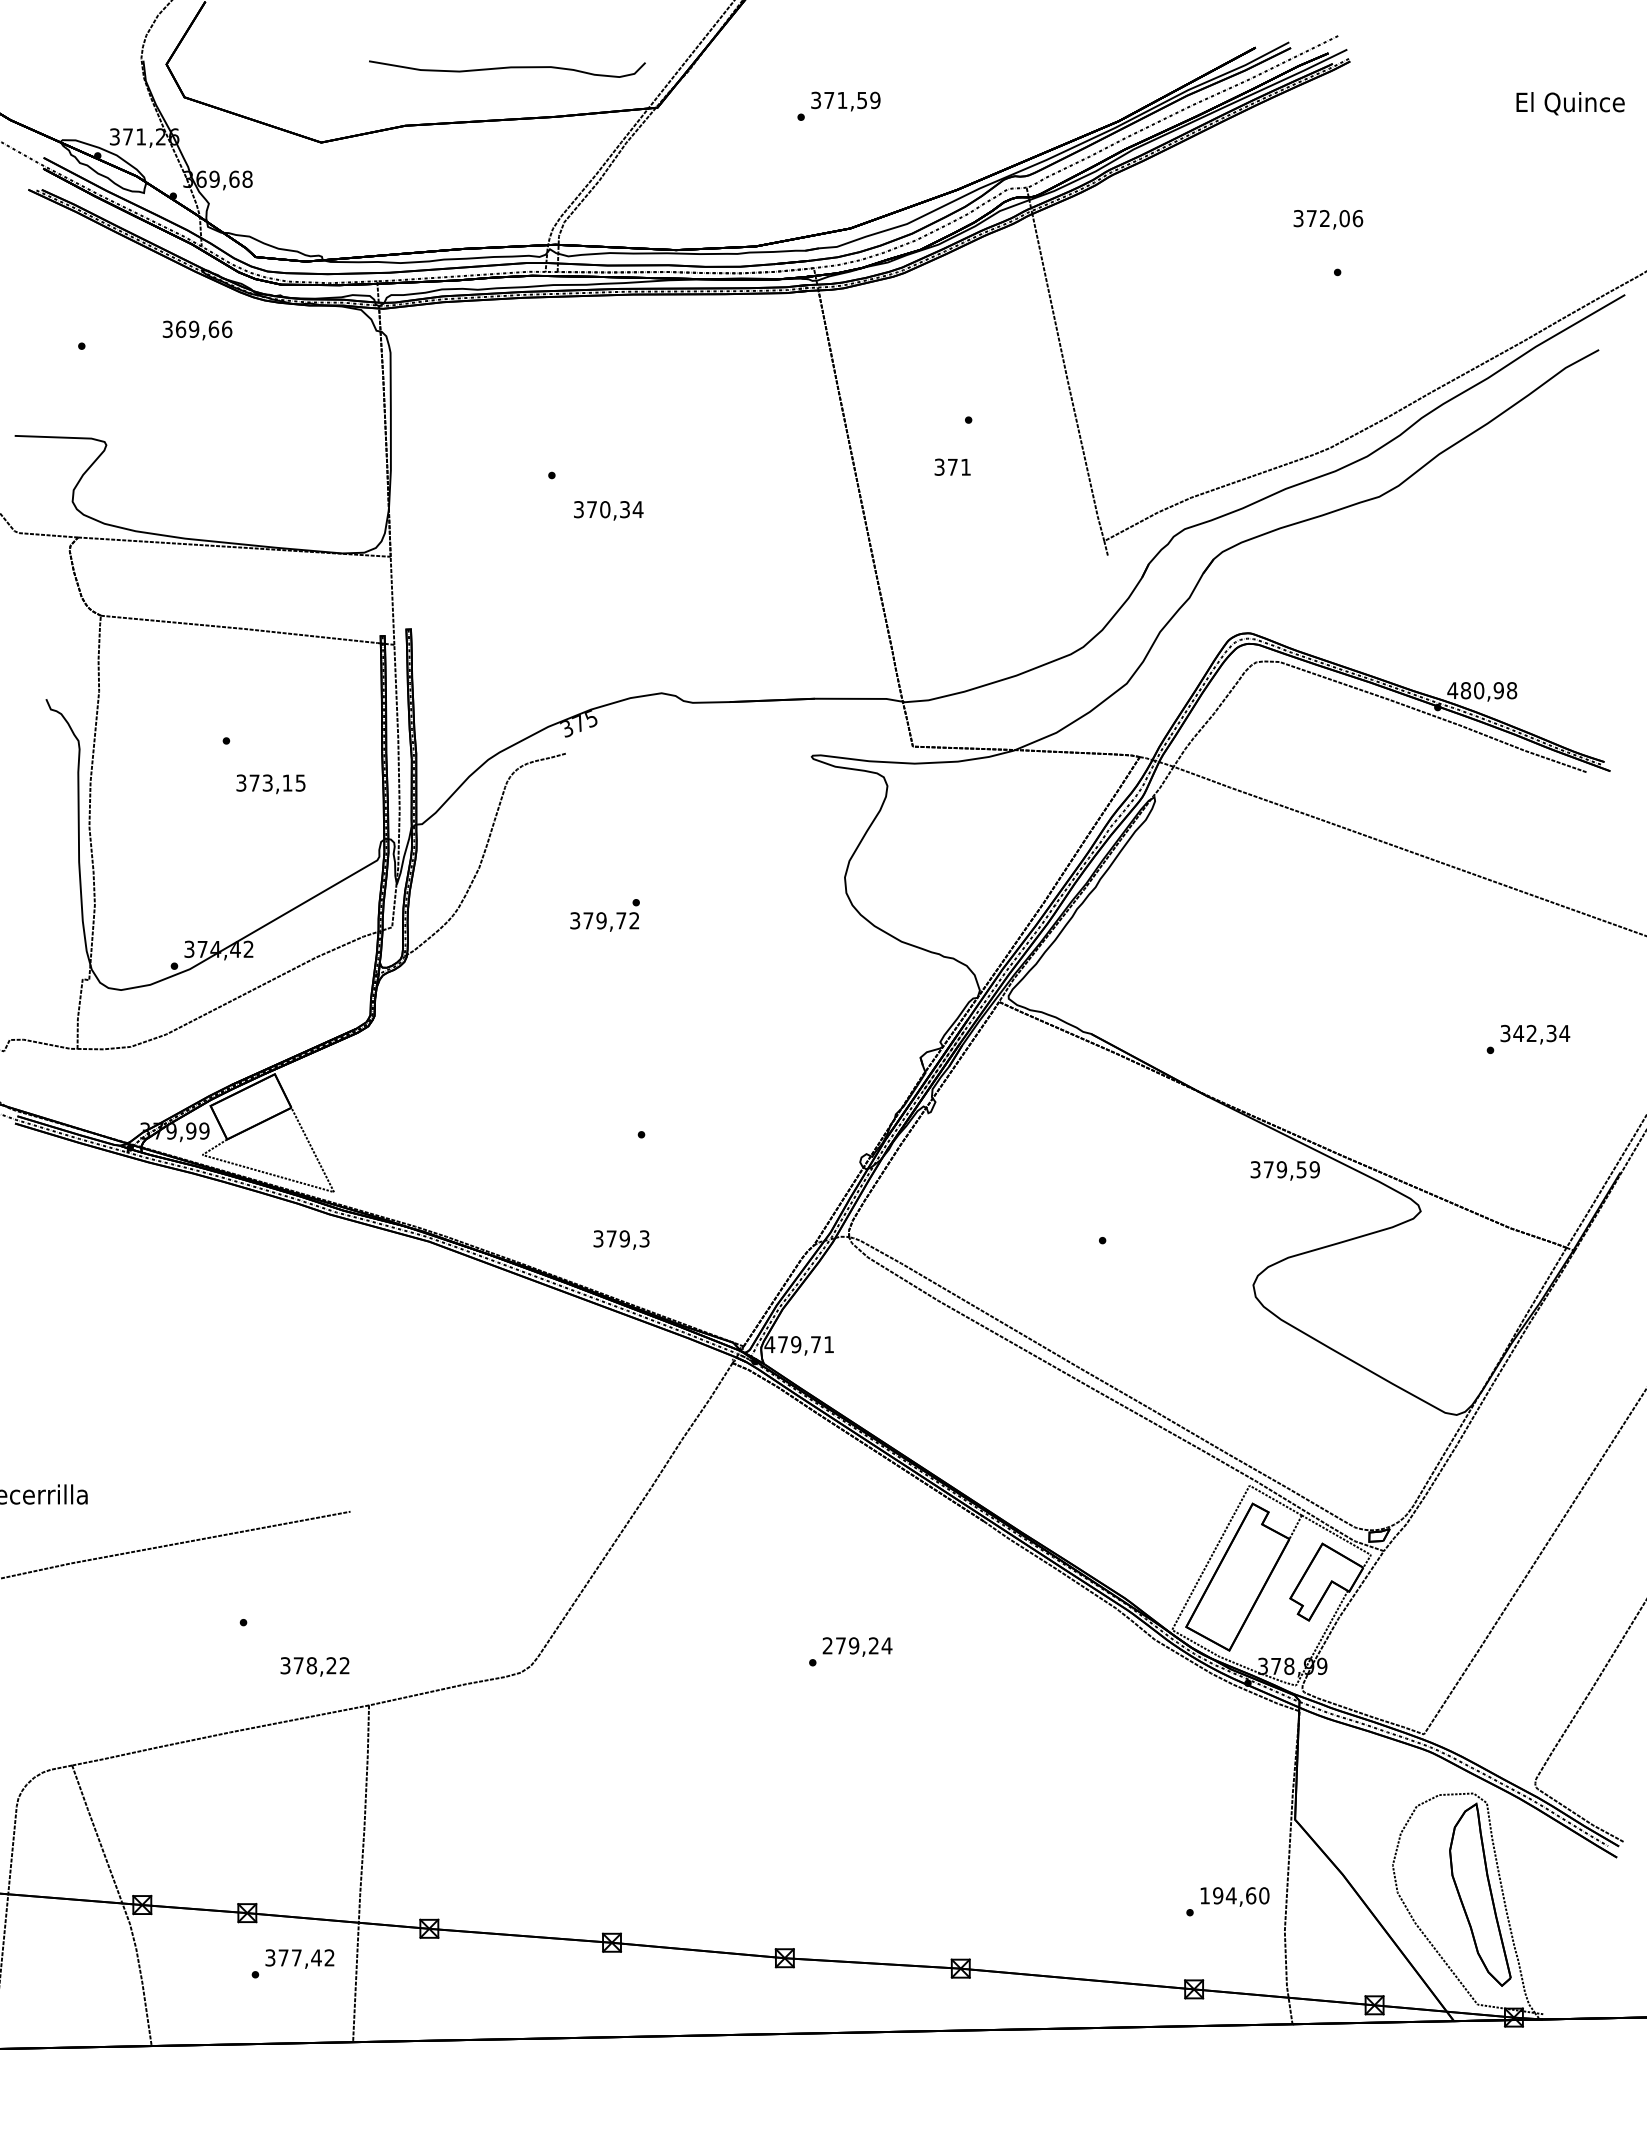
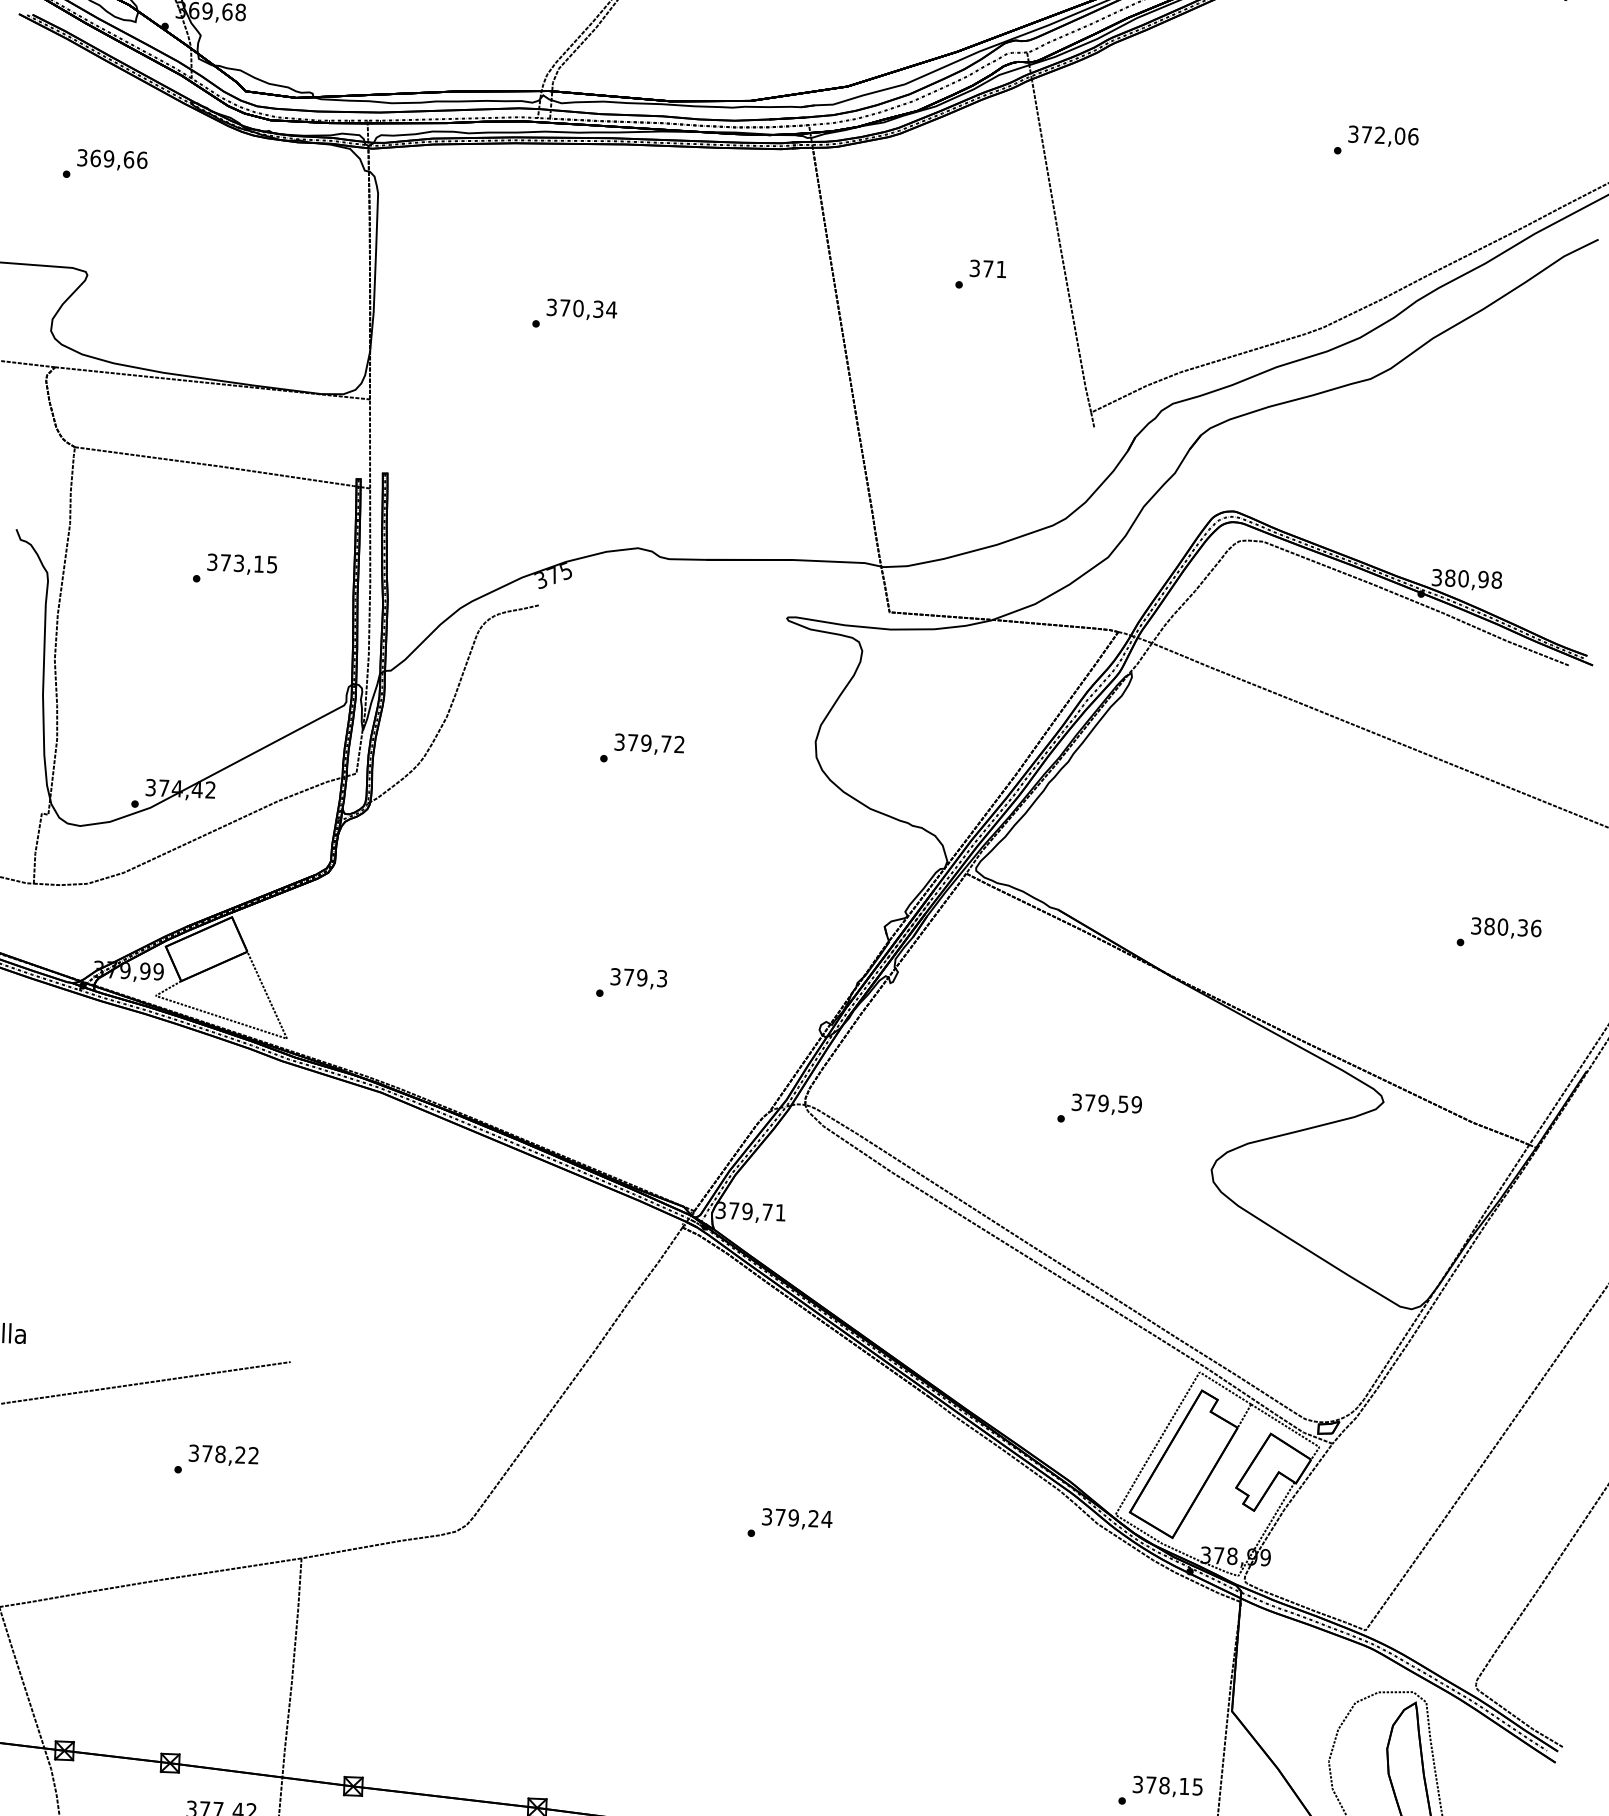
text: (1328, 219) -> (1383, 136), moved
text: (197, 330) -> (112, 160), moved
text: (952, 466) -> (987, 268), moved
text: (608, 510) -> (581, 309), moved
text: (1452, 690) -> (1436, 577), 480,98 -> 380,98
text: (270, 784) -> (241, 564), moved
text: (604, 921) -> (649, 744), moved
text: (1541, 1033) -> (1512, 927), 342,34 -> 380,36
text: (1284, 1170) -> (1106, 1104), moved
text: (621, 1239) -> (638, 978), moved
text: (769, 1344) -> (720, 1210), 479,71 -> 379,71
text: (827, 1645) -> (766, 1516), 279,24 -> 379,24
text: (314, 1666) -> (223, 1455), moved
text: (1234, 1895) -> (1167, 1785), 194,60 -> 378,15

